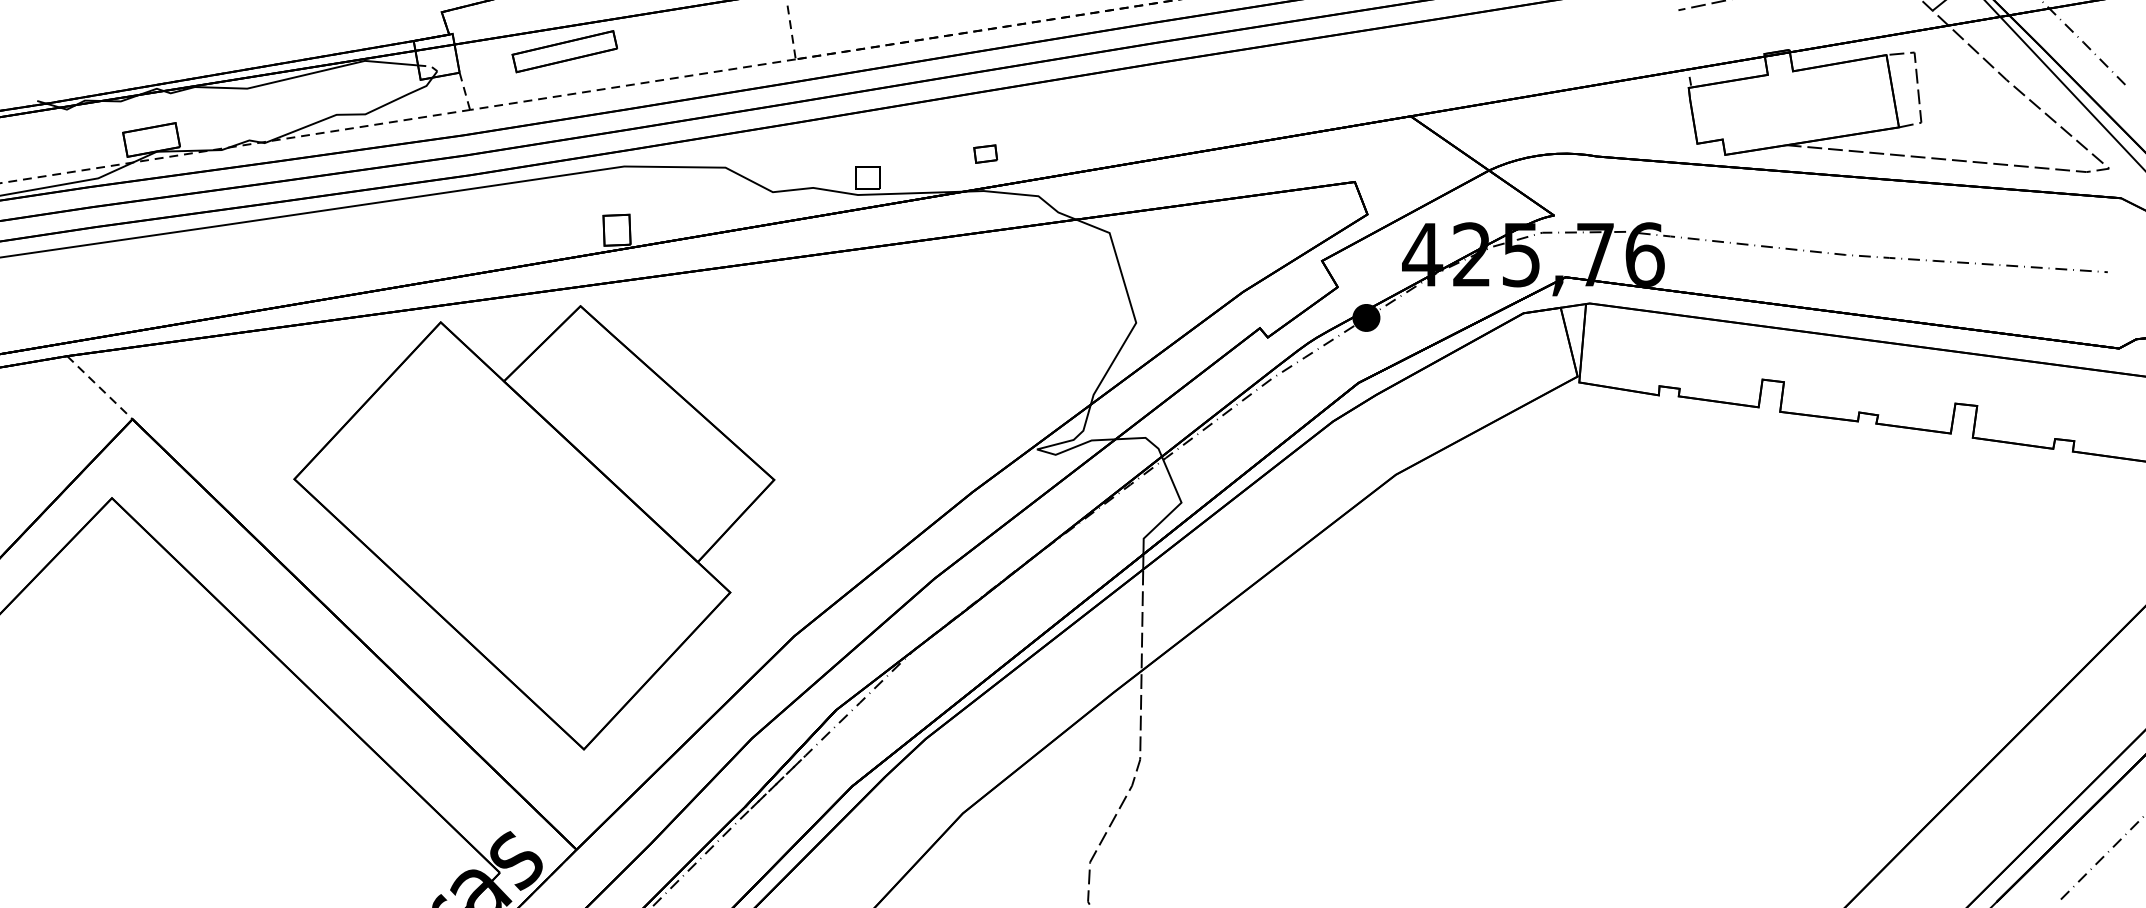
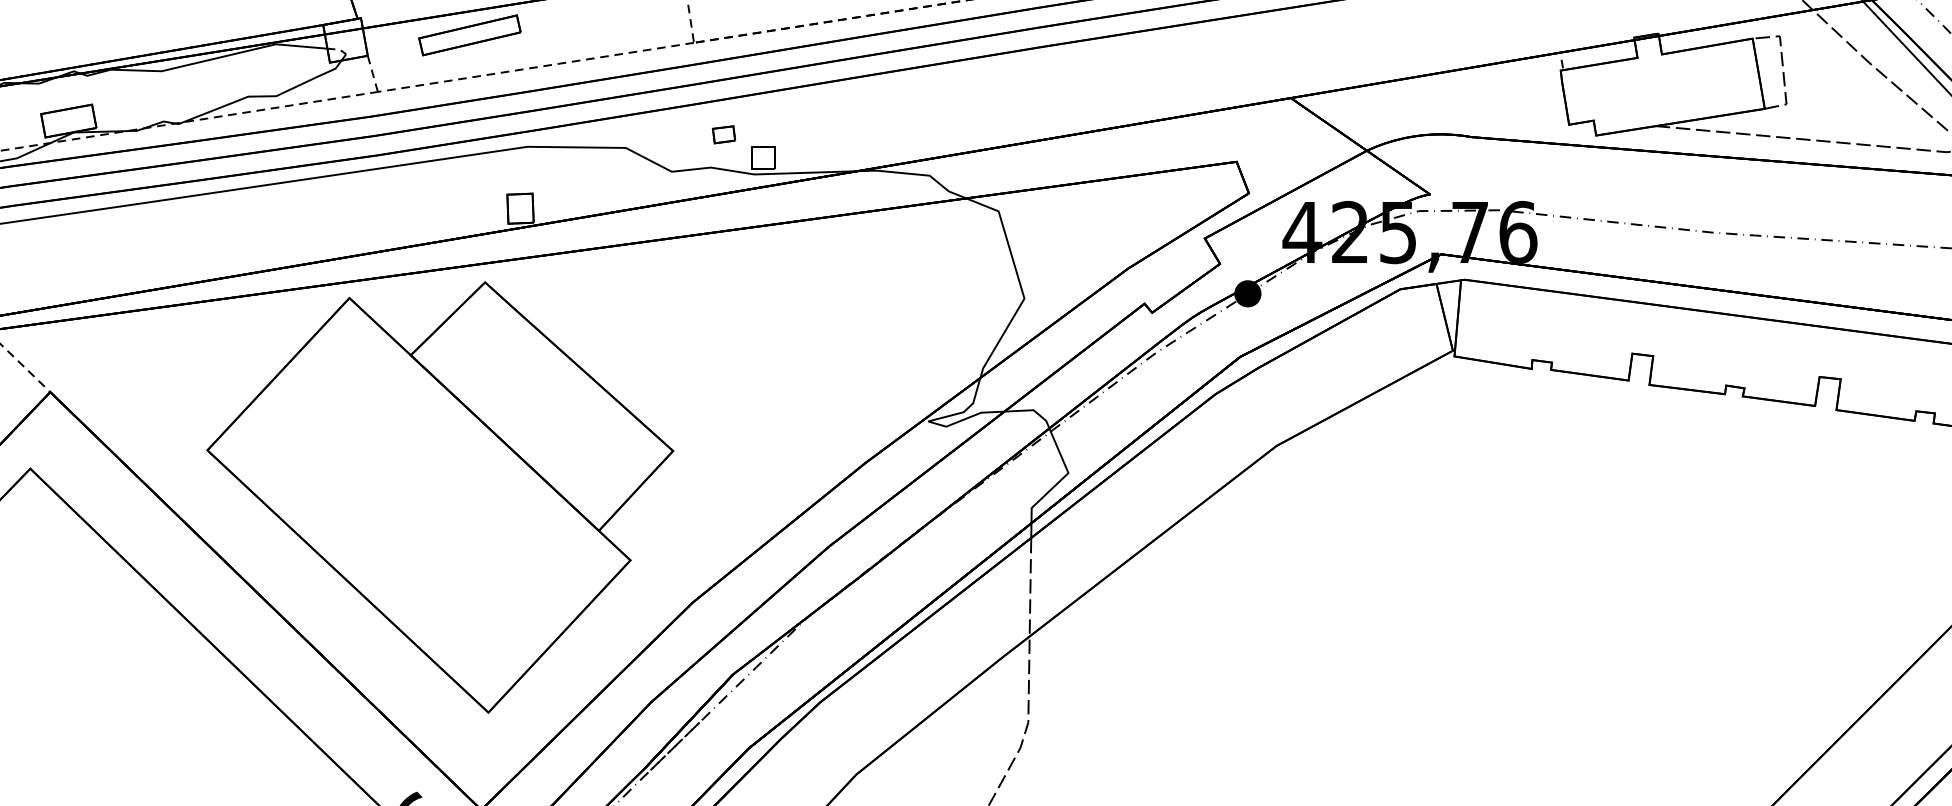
part: (985, 153) -> (723, 134), moved

